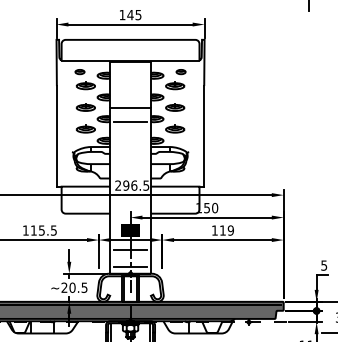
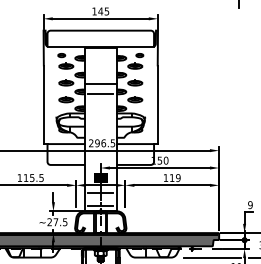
text: (324, 265) -> (250, 205), 5 -> 9
text: (72, 287) -> (55, 222), ~20.5 -> ~27.5
line: (274, 333) -> (212, 257), added

